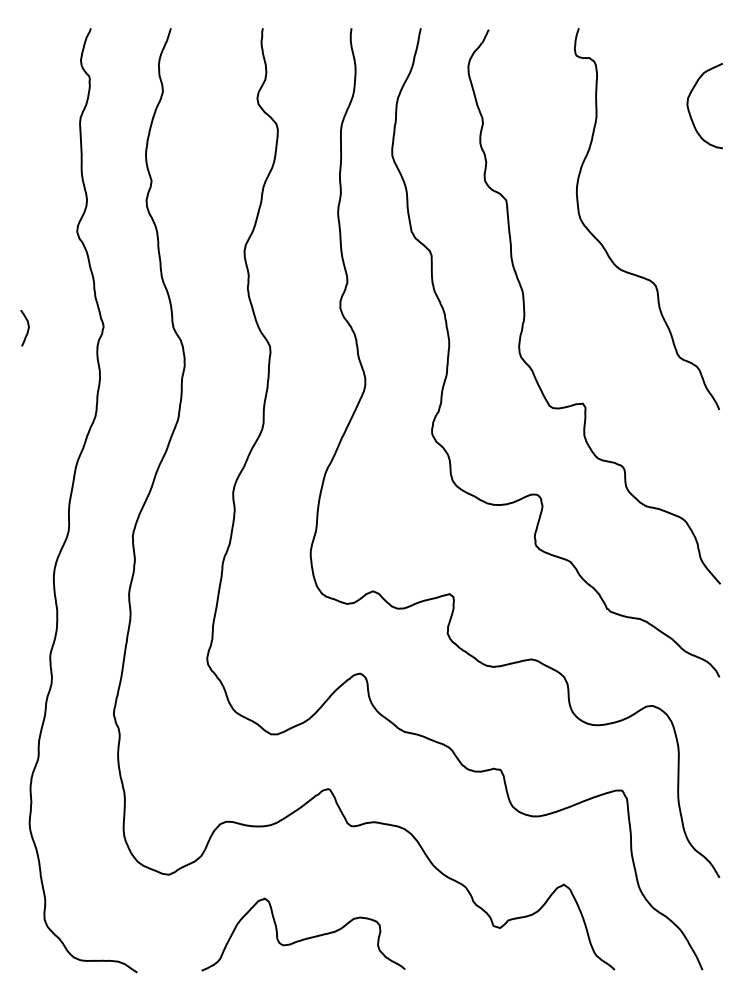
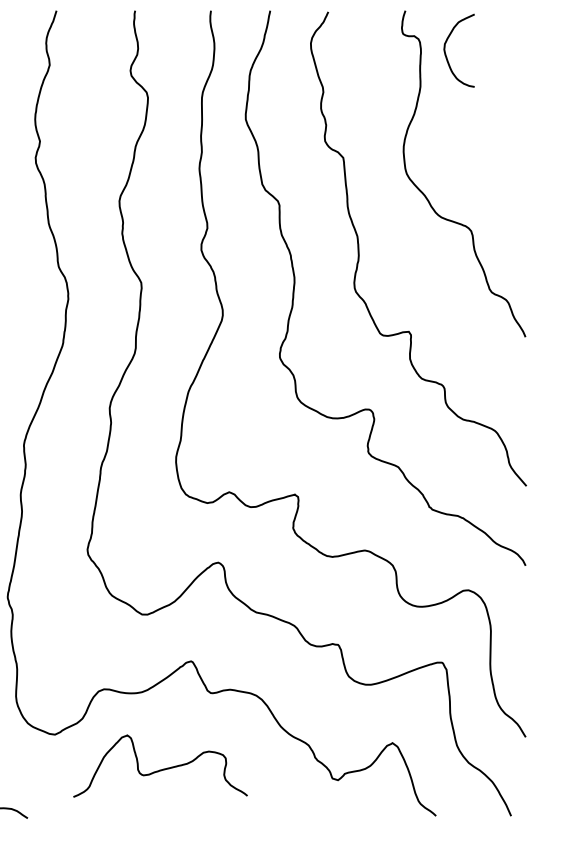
curve: (689, 108) -> (446, 52), moved
curve: (303, 938) -> (160, 769), moved

